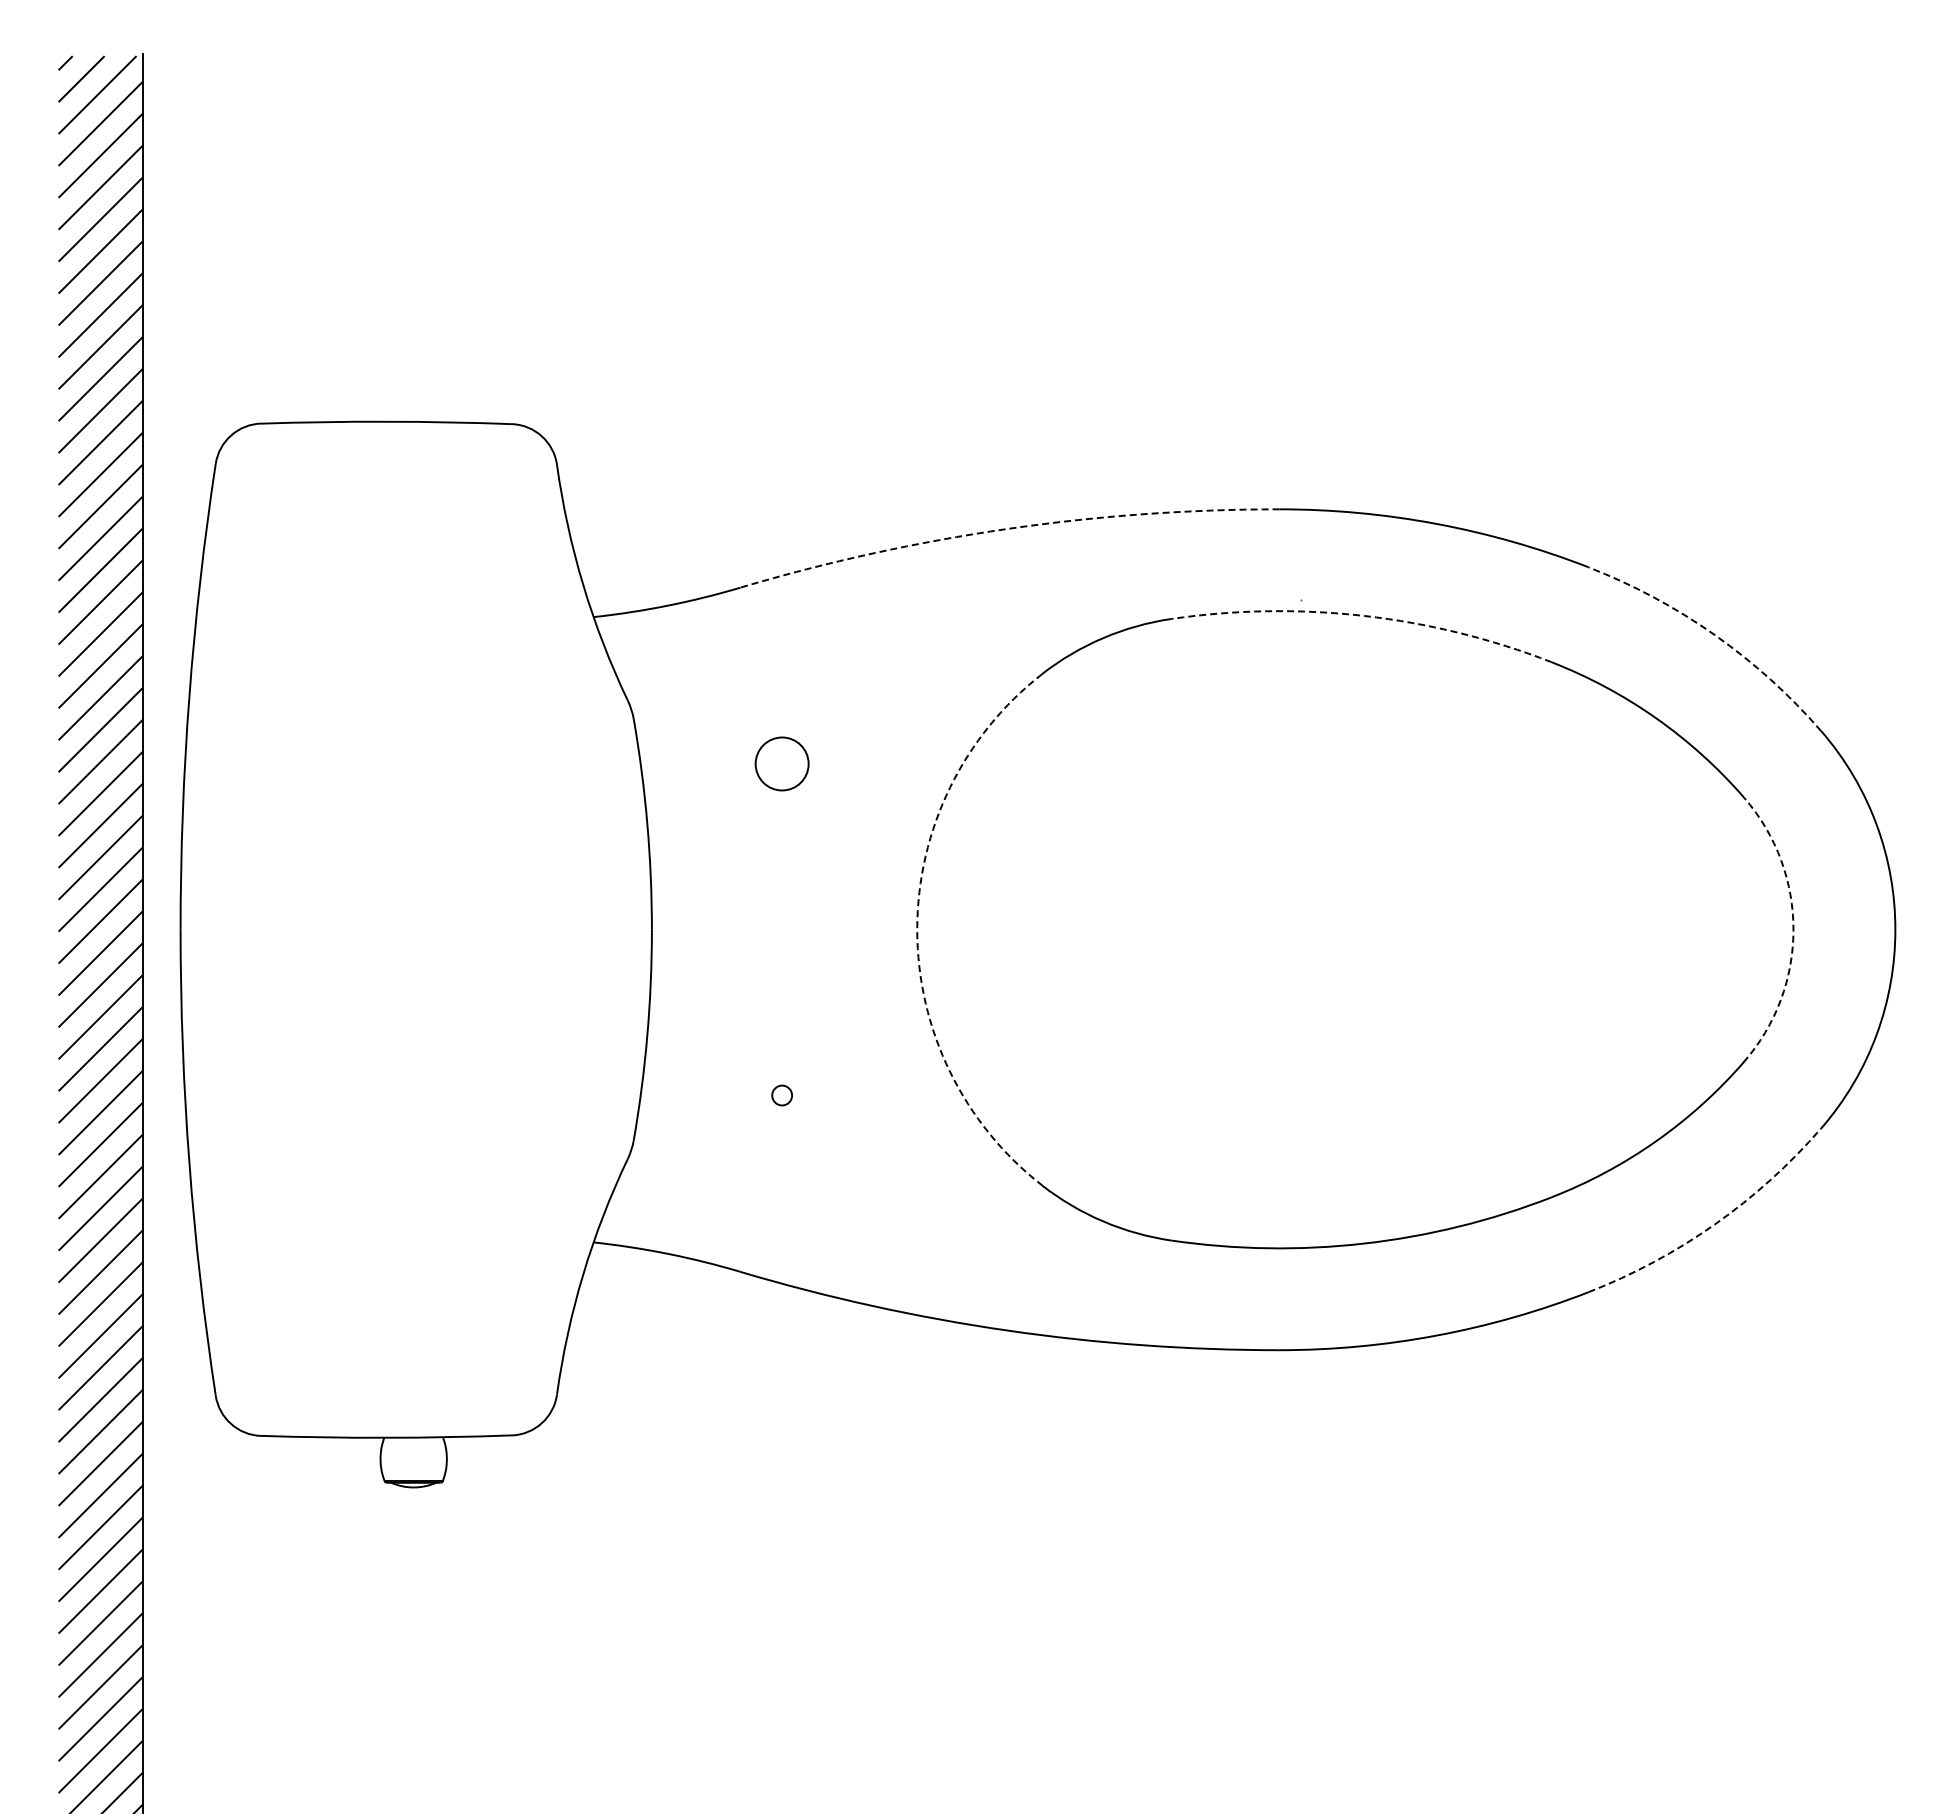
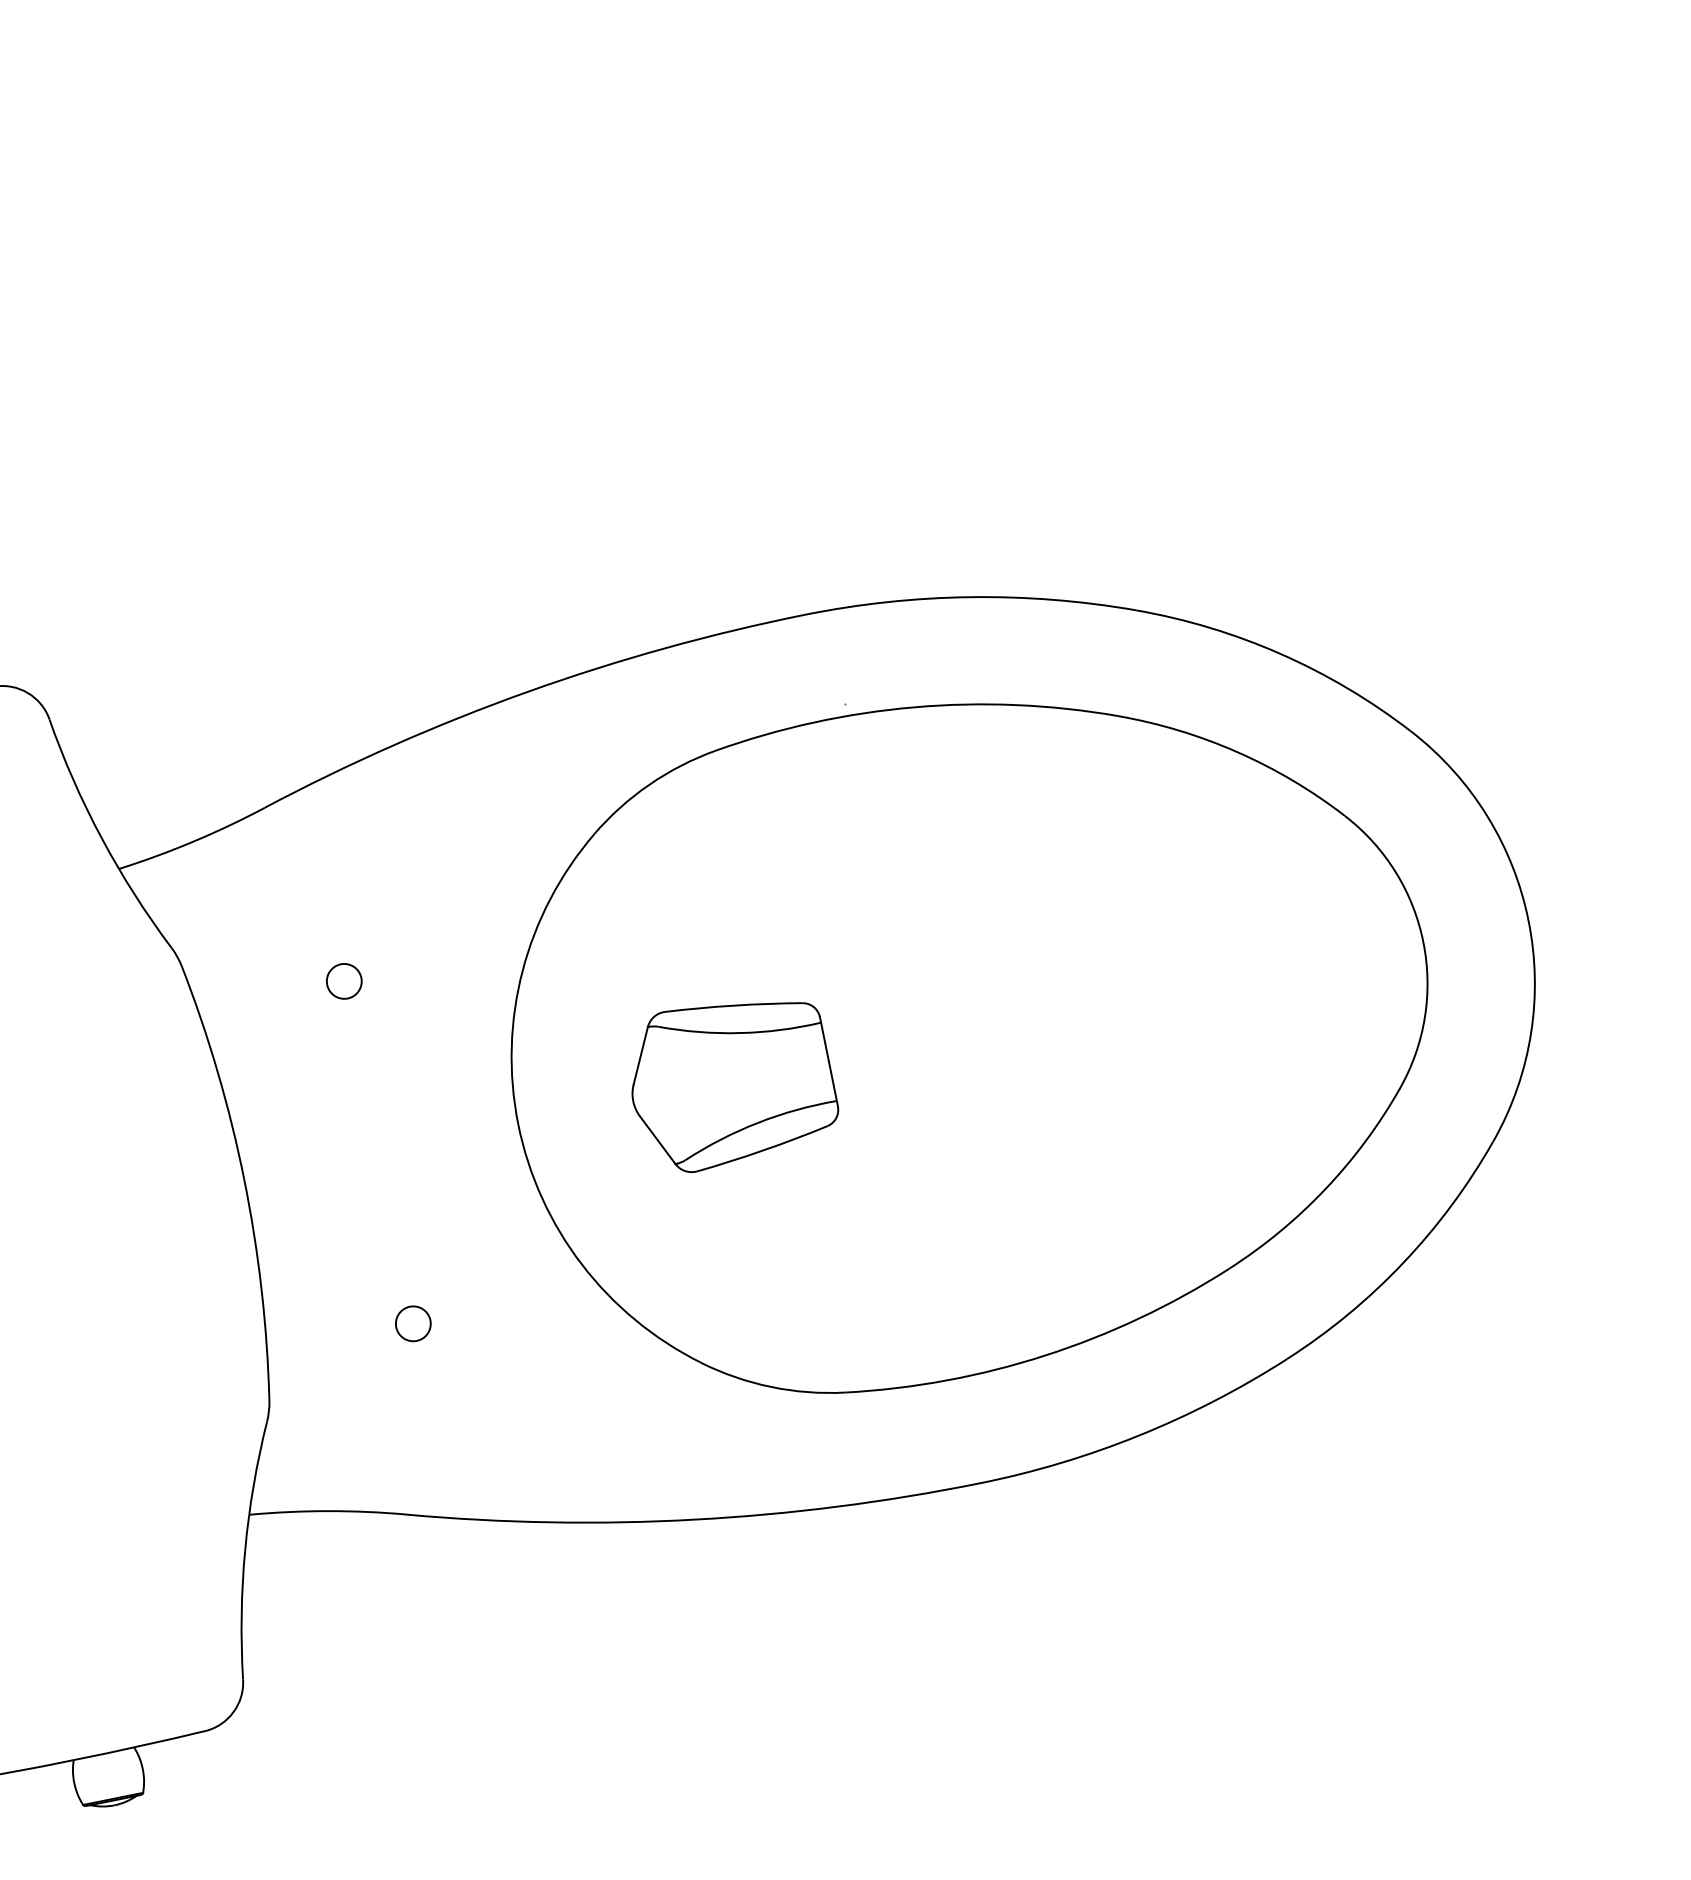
arc: (1007, 529) -> (528, 692), dashed -> solid
arc: (1364, 615) -> (914, 706), dashed -> solid
arc: (1714, 635) -> (1280, 654), dashed -> solid
circle: (781, 763) -> (343, 981), size x0.62
arc: (917, 929) -> (518, 1124), dashed -> solid
part: (1122, 929) -> (730, 1081), added
arc: (1793, 930) -> (1423, 942), dashed -> solid
circle: (781, 1095) -> (412, 1323), size x1.67
arc: (1714, 1224) -> (1403, 1262), dashed -> solid

